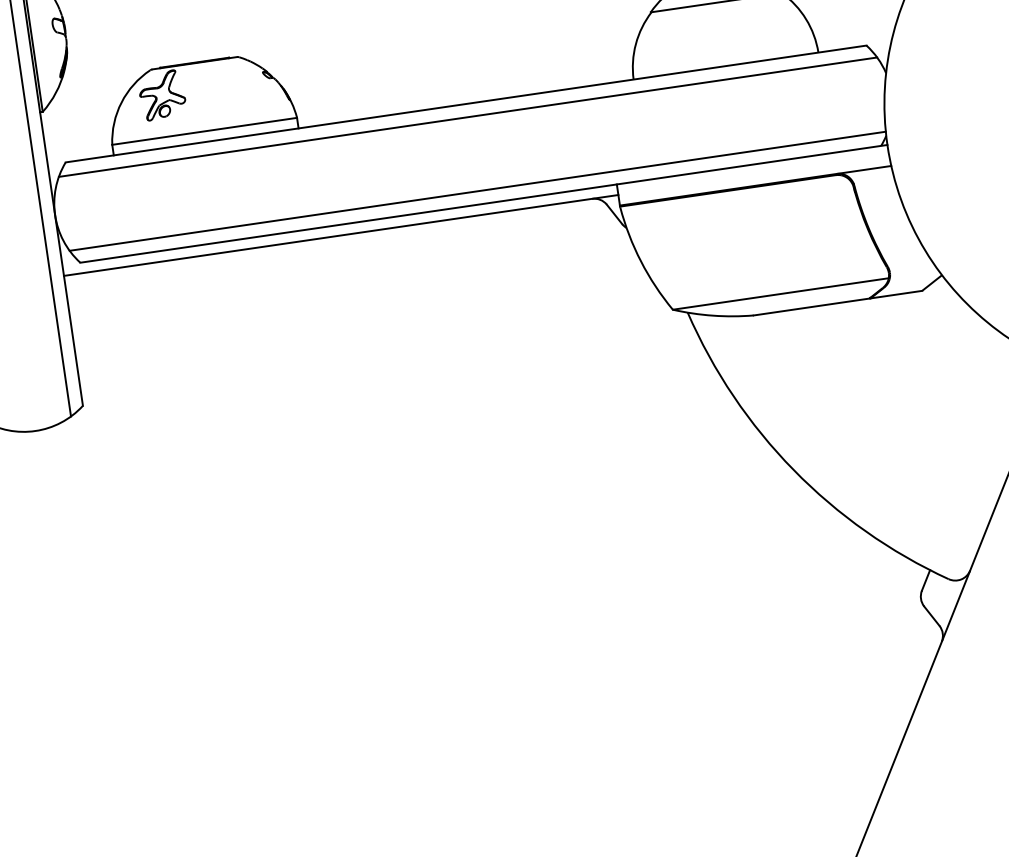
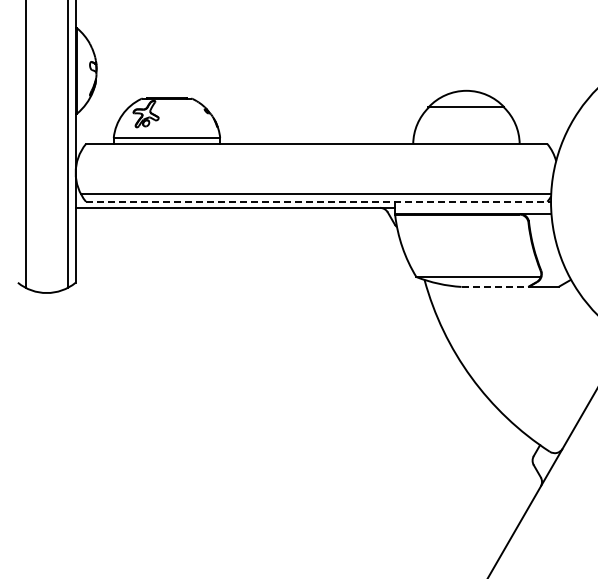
line: (467, 117) -> (316, 151), removed
line: (485, 203) -> (319, 201), solid -> dashed
line: (812, 306) -> (495, 286), solid -> dashed

